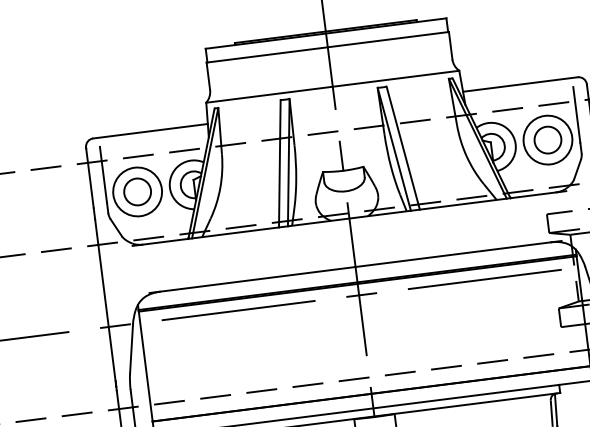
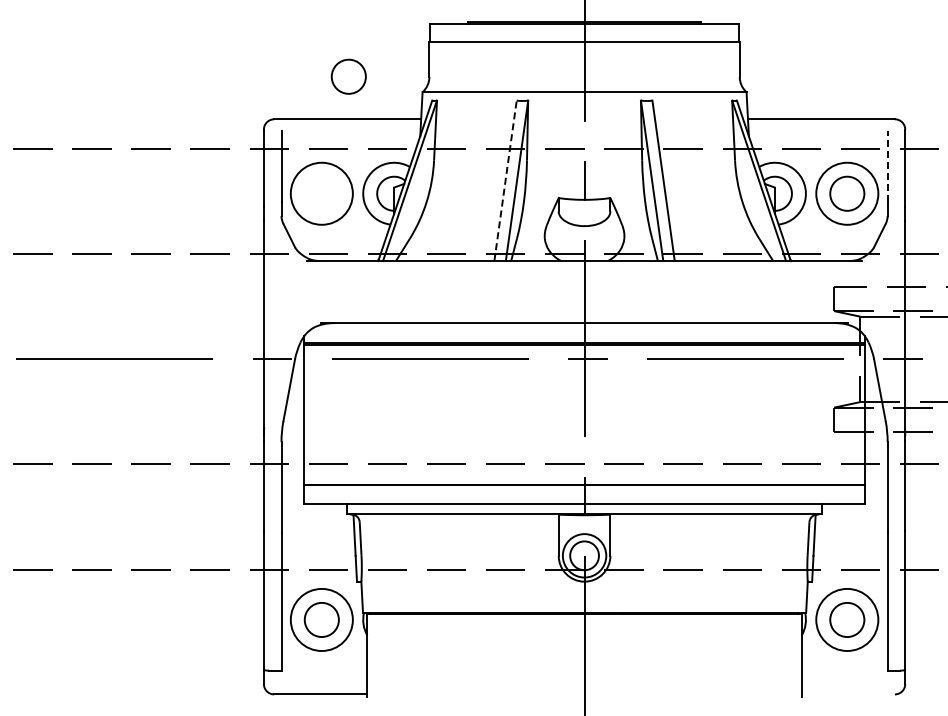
line: (576, 114) -> (887, 166), solid -> dashed
line: (279, 163) -> (505, 180), solid -> dashed
circle: (137, 191) -> (348, 76), moved

